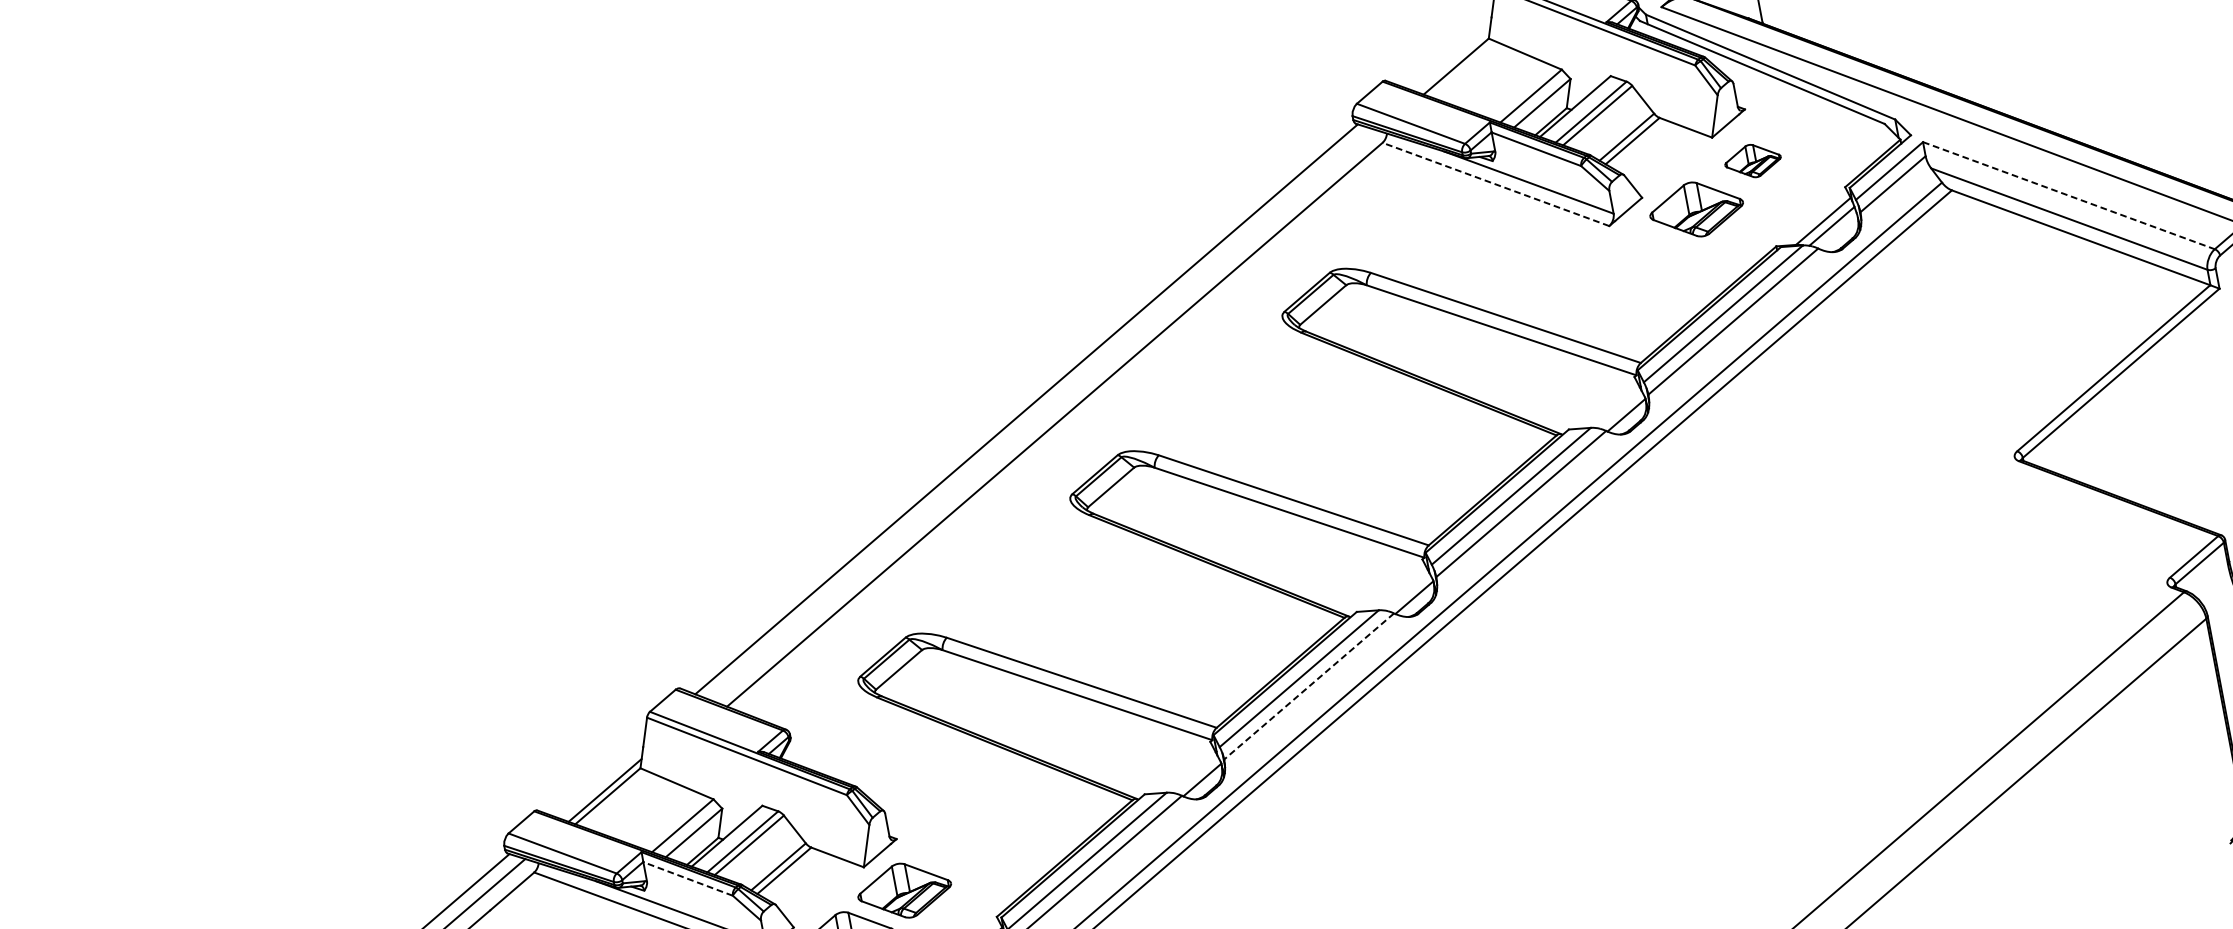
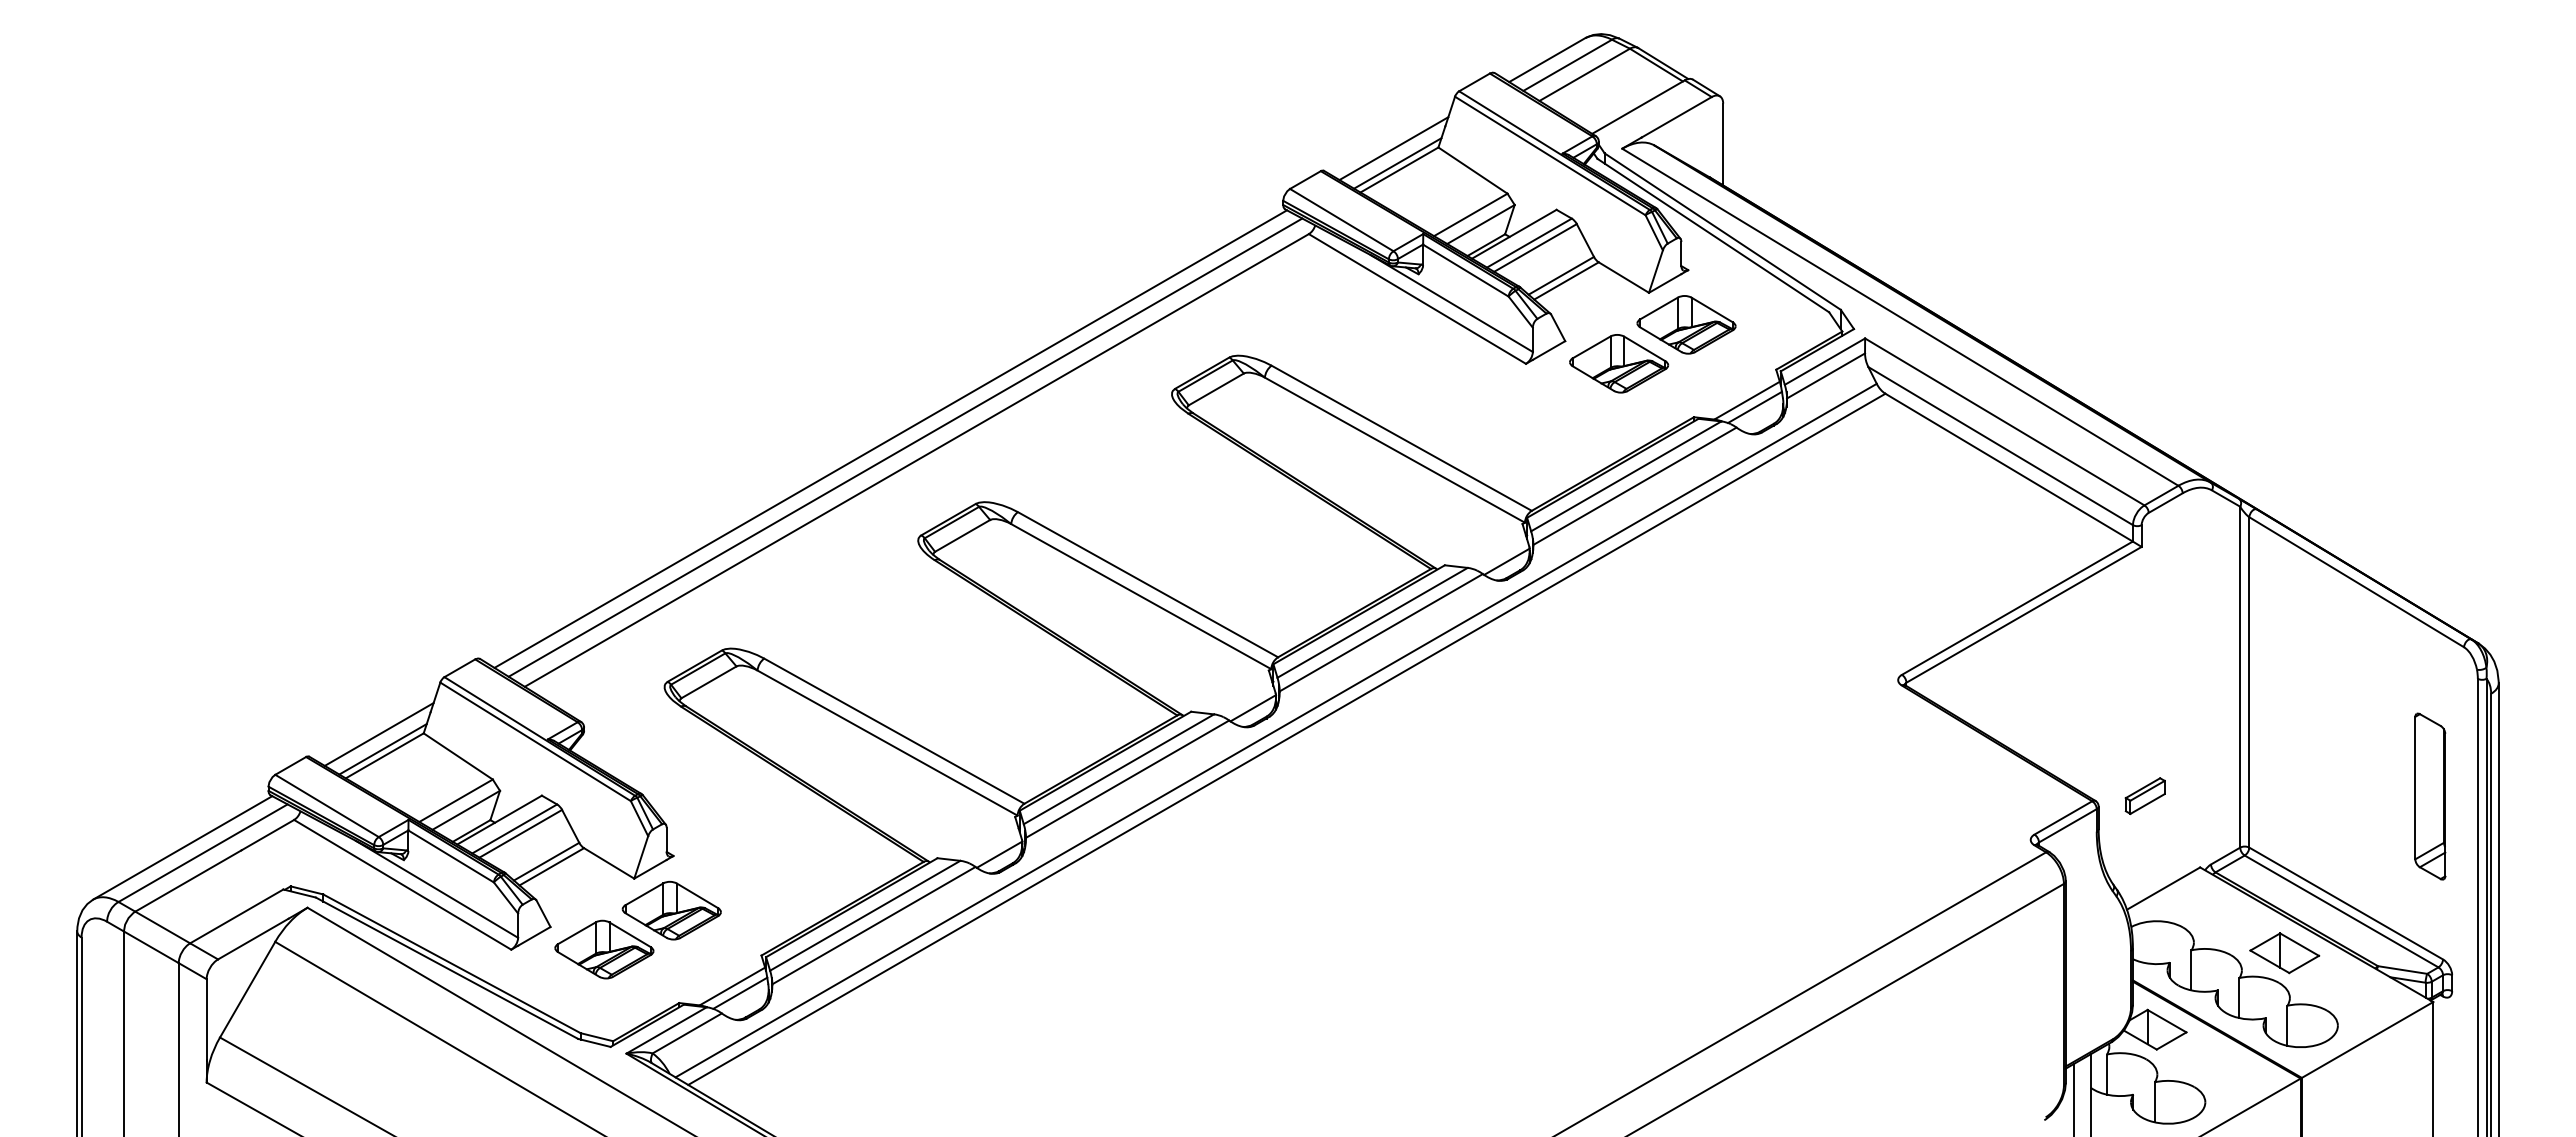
line: (1446, 47) -> (1393, 148), added
line: (1453, 60) -> (1397, 163), added
part: (1752, 160) -> (1686, 324), size x1.67
line: (1495, 183) -> (1417, 298), dashed -> solid
line: (2068, 195) -> (2004, 421), dashed -> solid
line: (1041, 414) -> (905, 447), added
line: (1309, 686) -> (1127, 779), dashed -> solid
line: (598, 777) -> (378, 734), added
line: (687, 879) -> (450, 856), dashed -> solid

